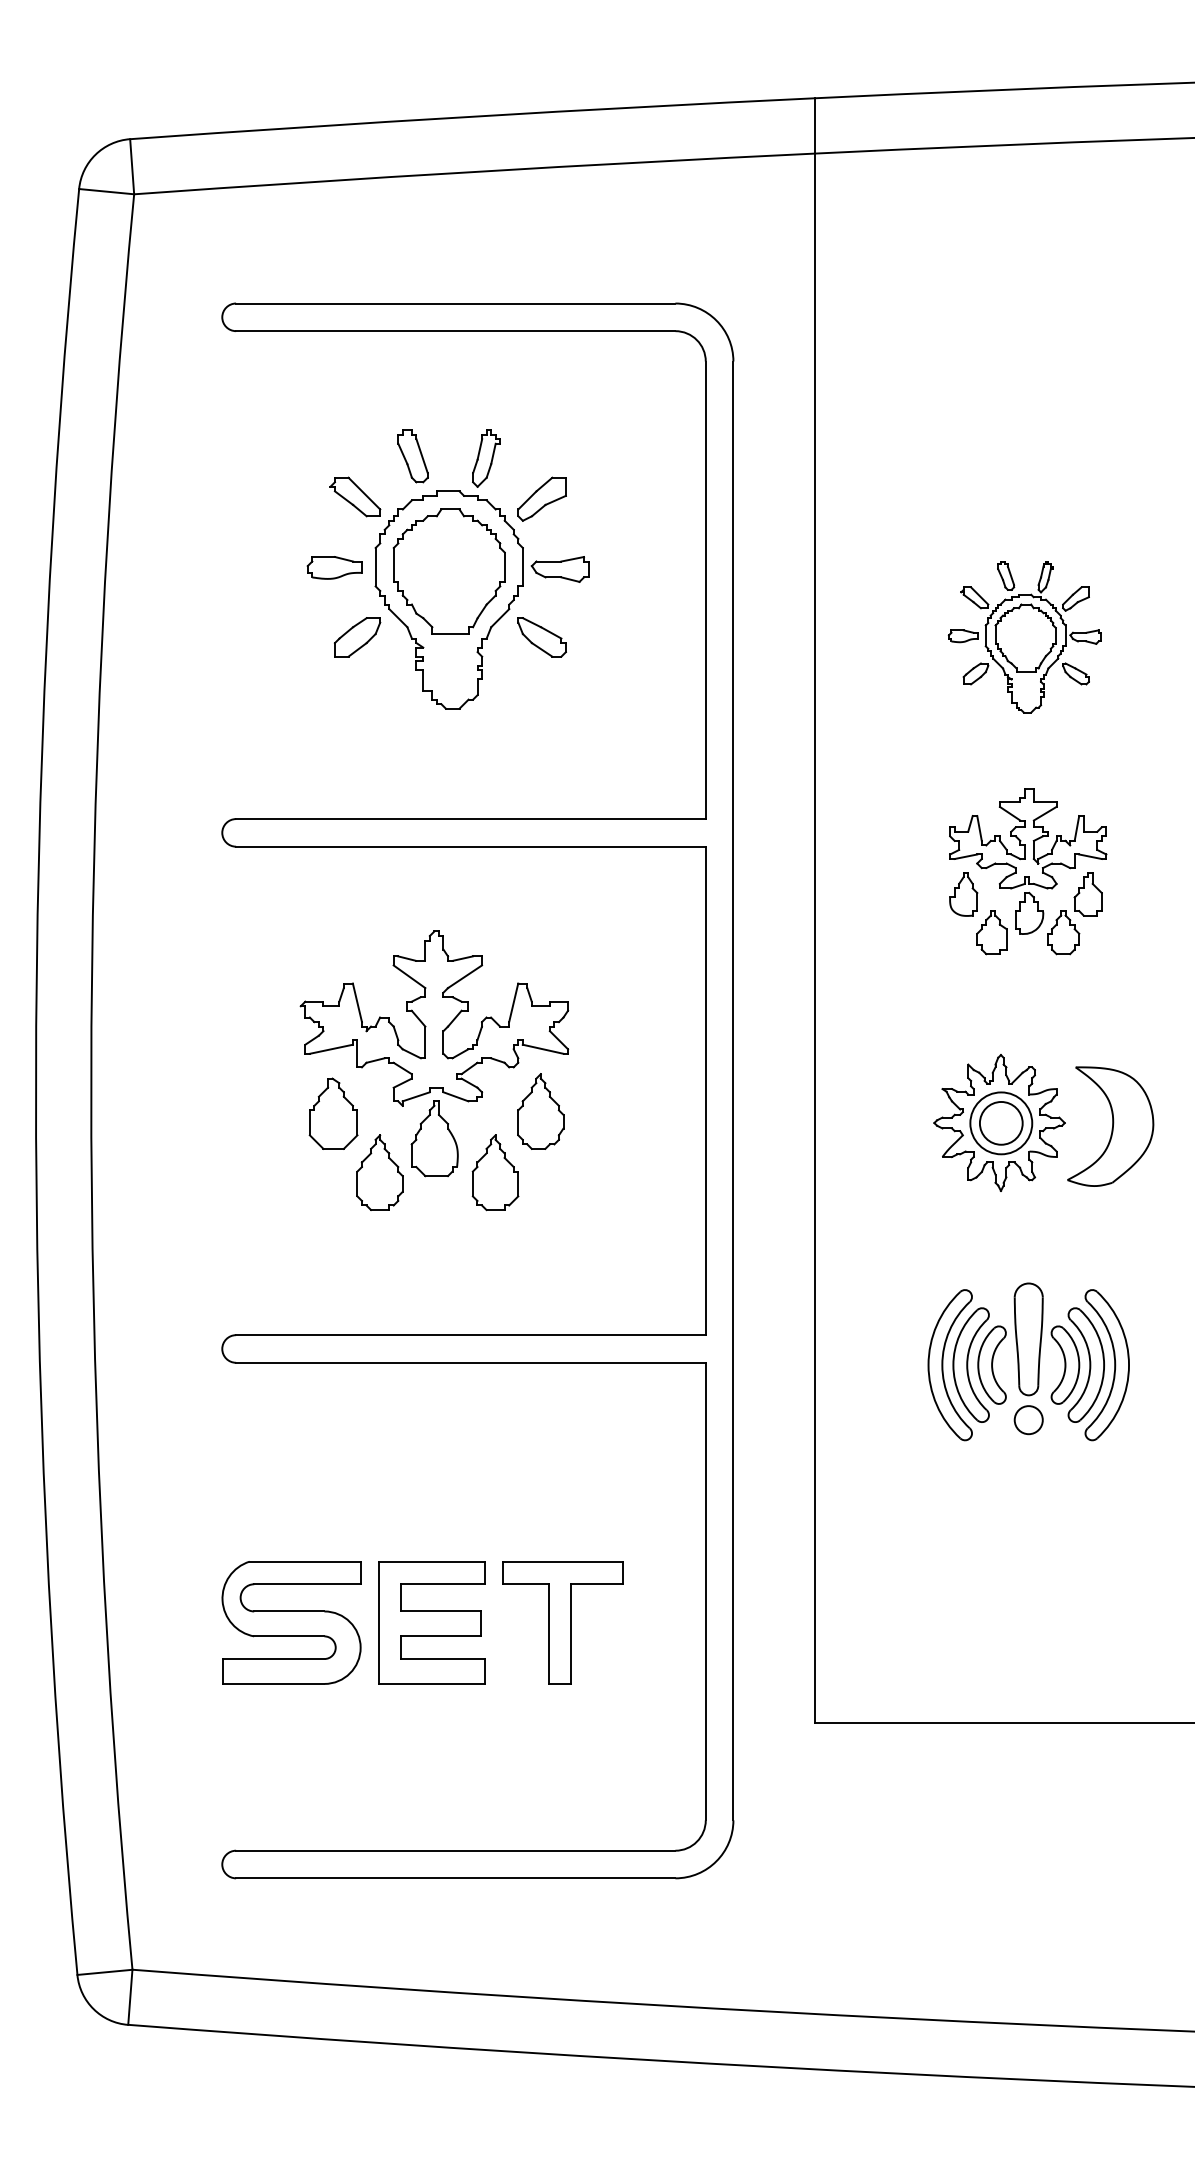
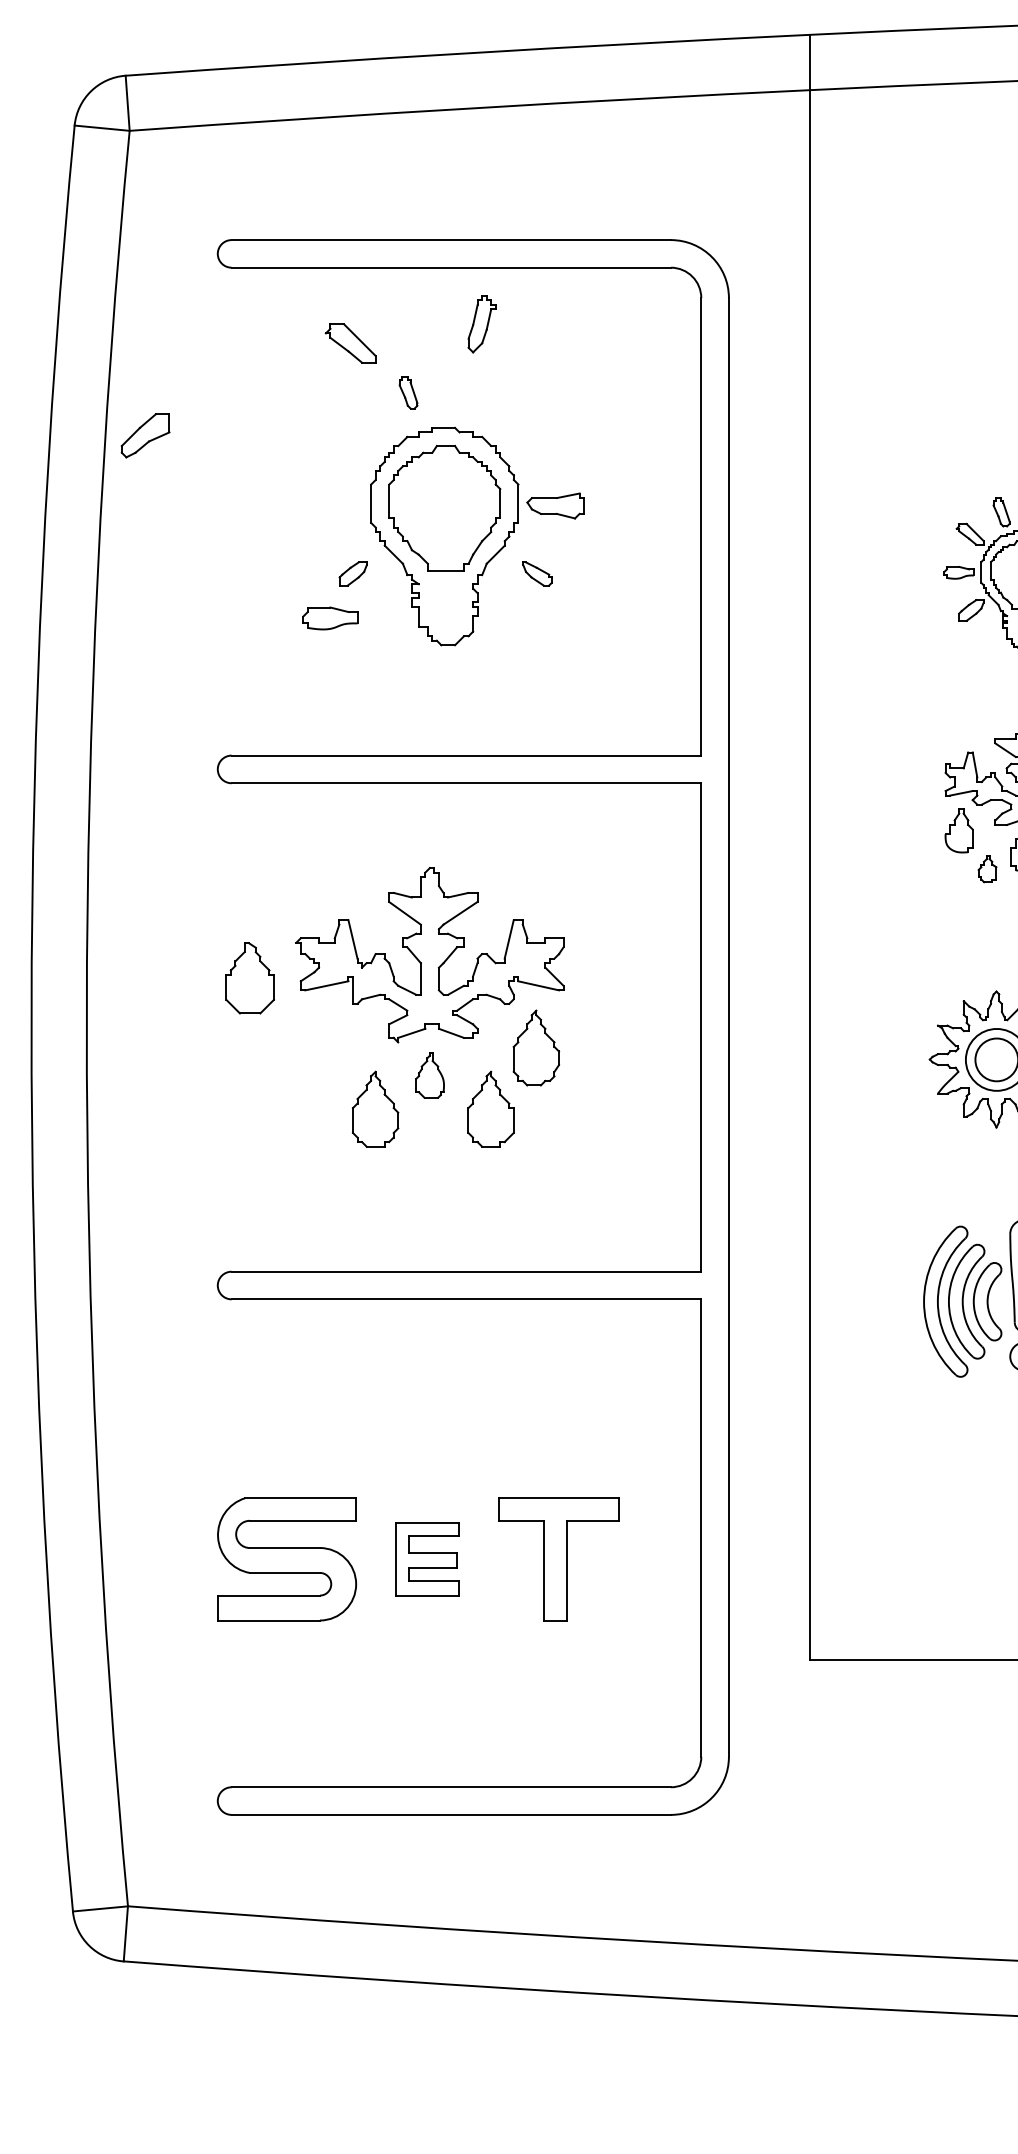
part: (412, 456) -> (408, 393), size x0.6
part: (486, 458) -> (482, 324), moved
part: (355, 496) -> (351, 343), moved
part: (541, 498) -> (145, 435), moved
part: (334, 567) -> (330, 618), moved
part: (357, 637) -> (353, 574), size x0.6
part: (541, 637) -> (537, 574), size x0.6
part: (991, 932) -> (987, 869), size x0.6
part: (333, 1113) -> (250, 978), moved
part: (434, 1138) -> (430, 1075), size x0.6
part: (431, 1622) -> (427, 1559), size x0.6

